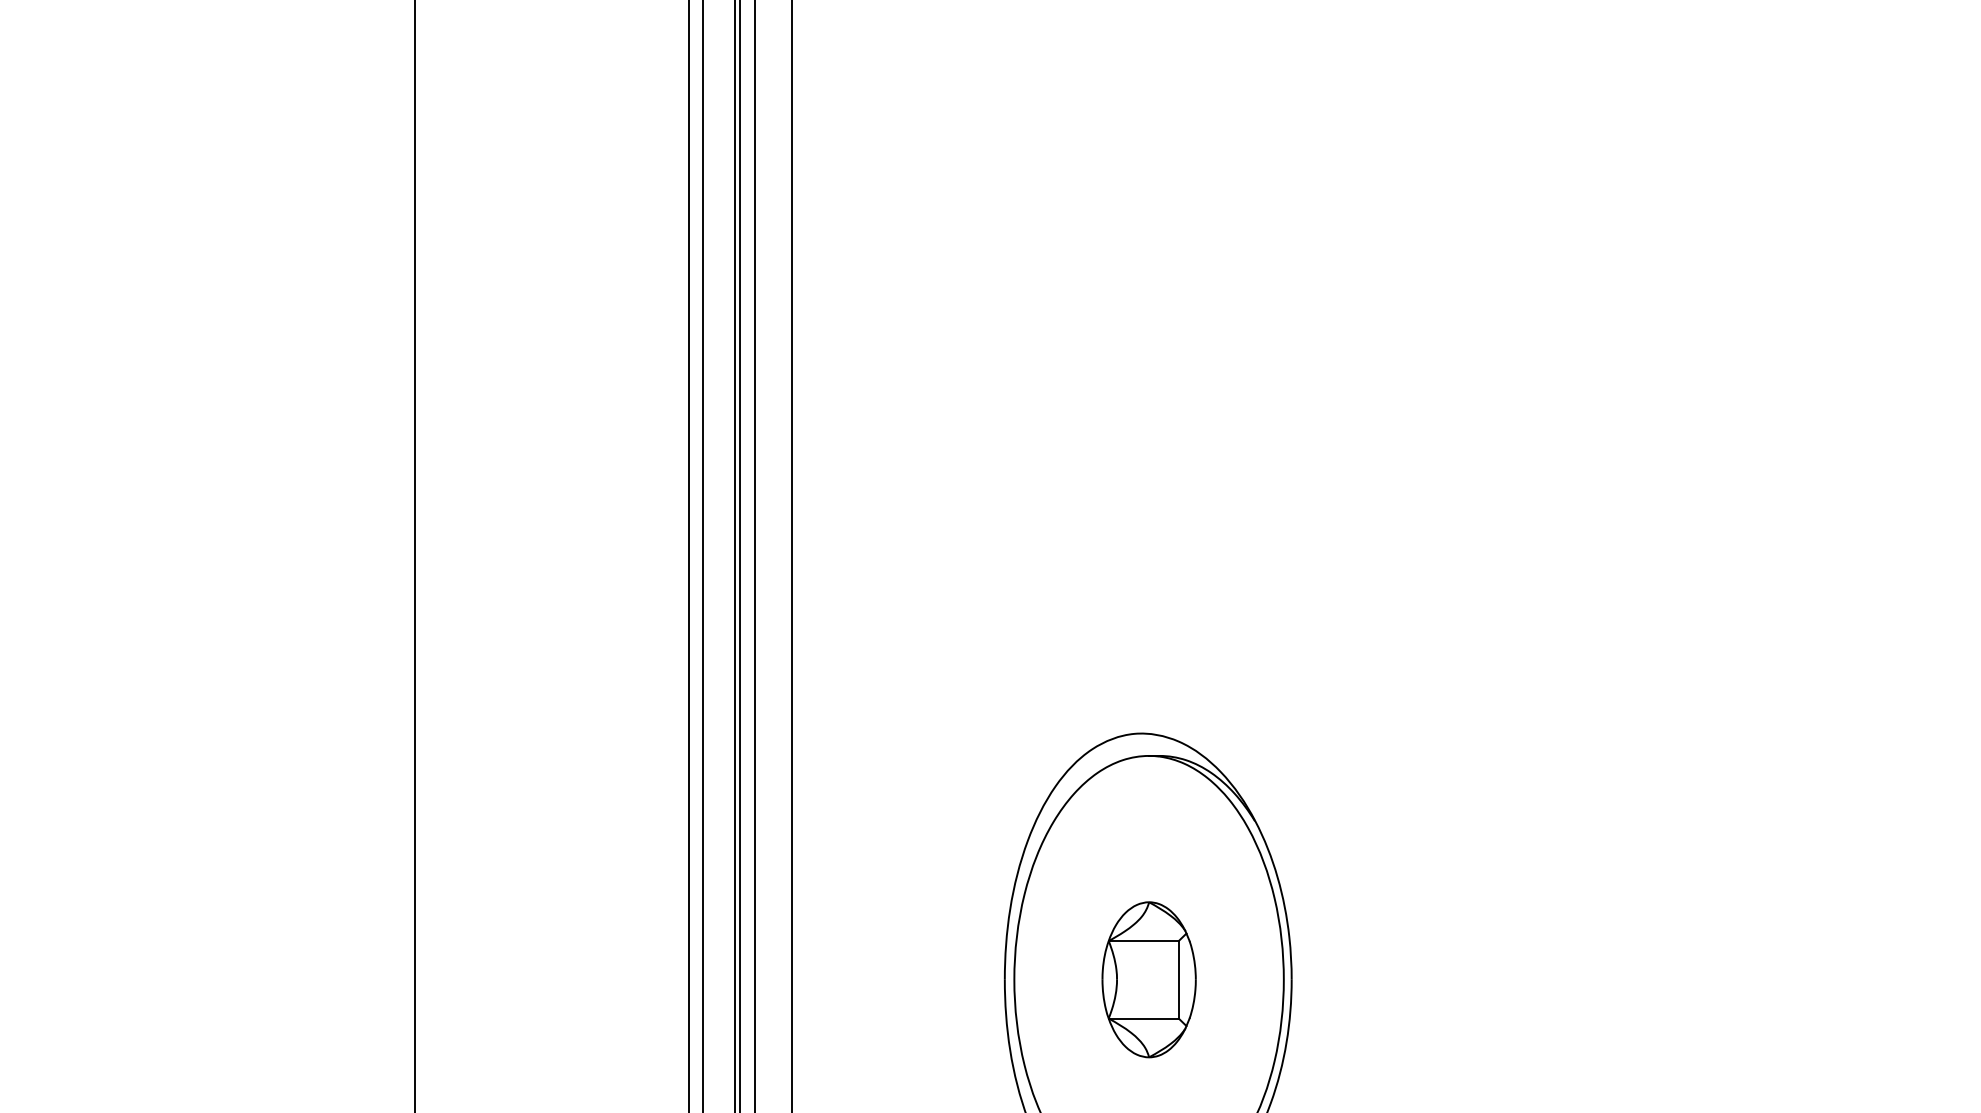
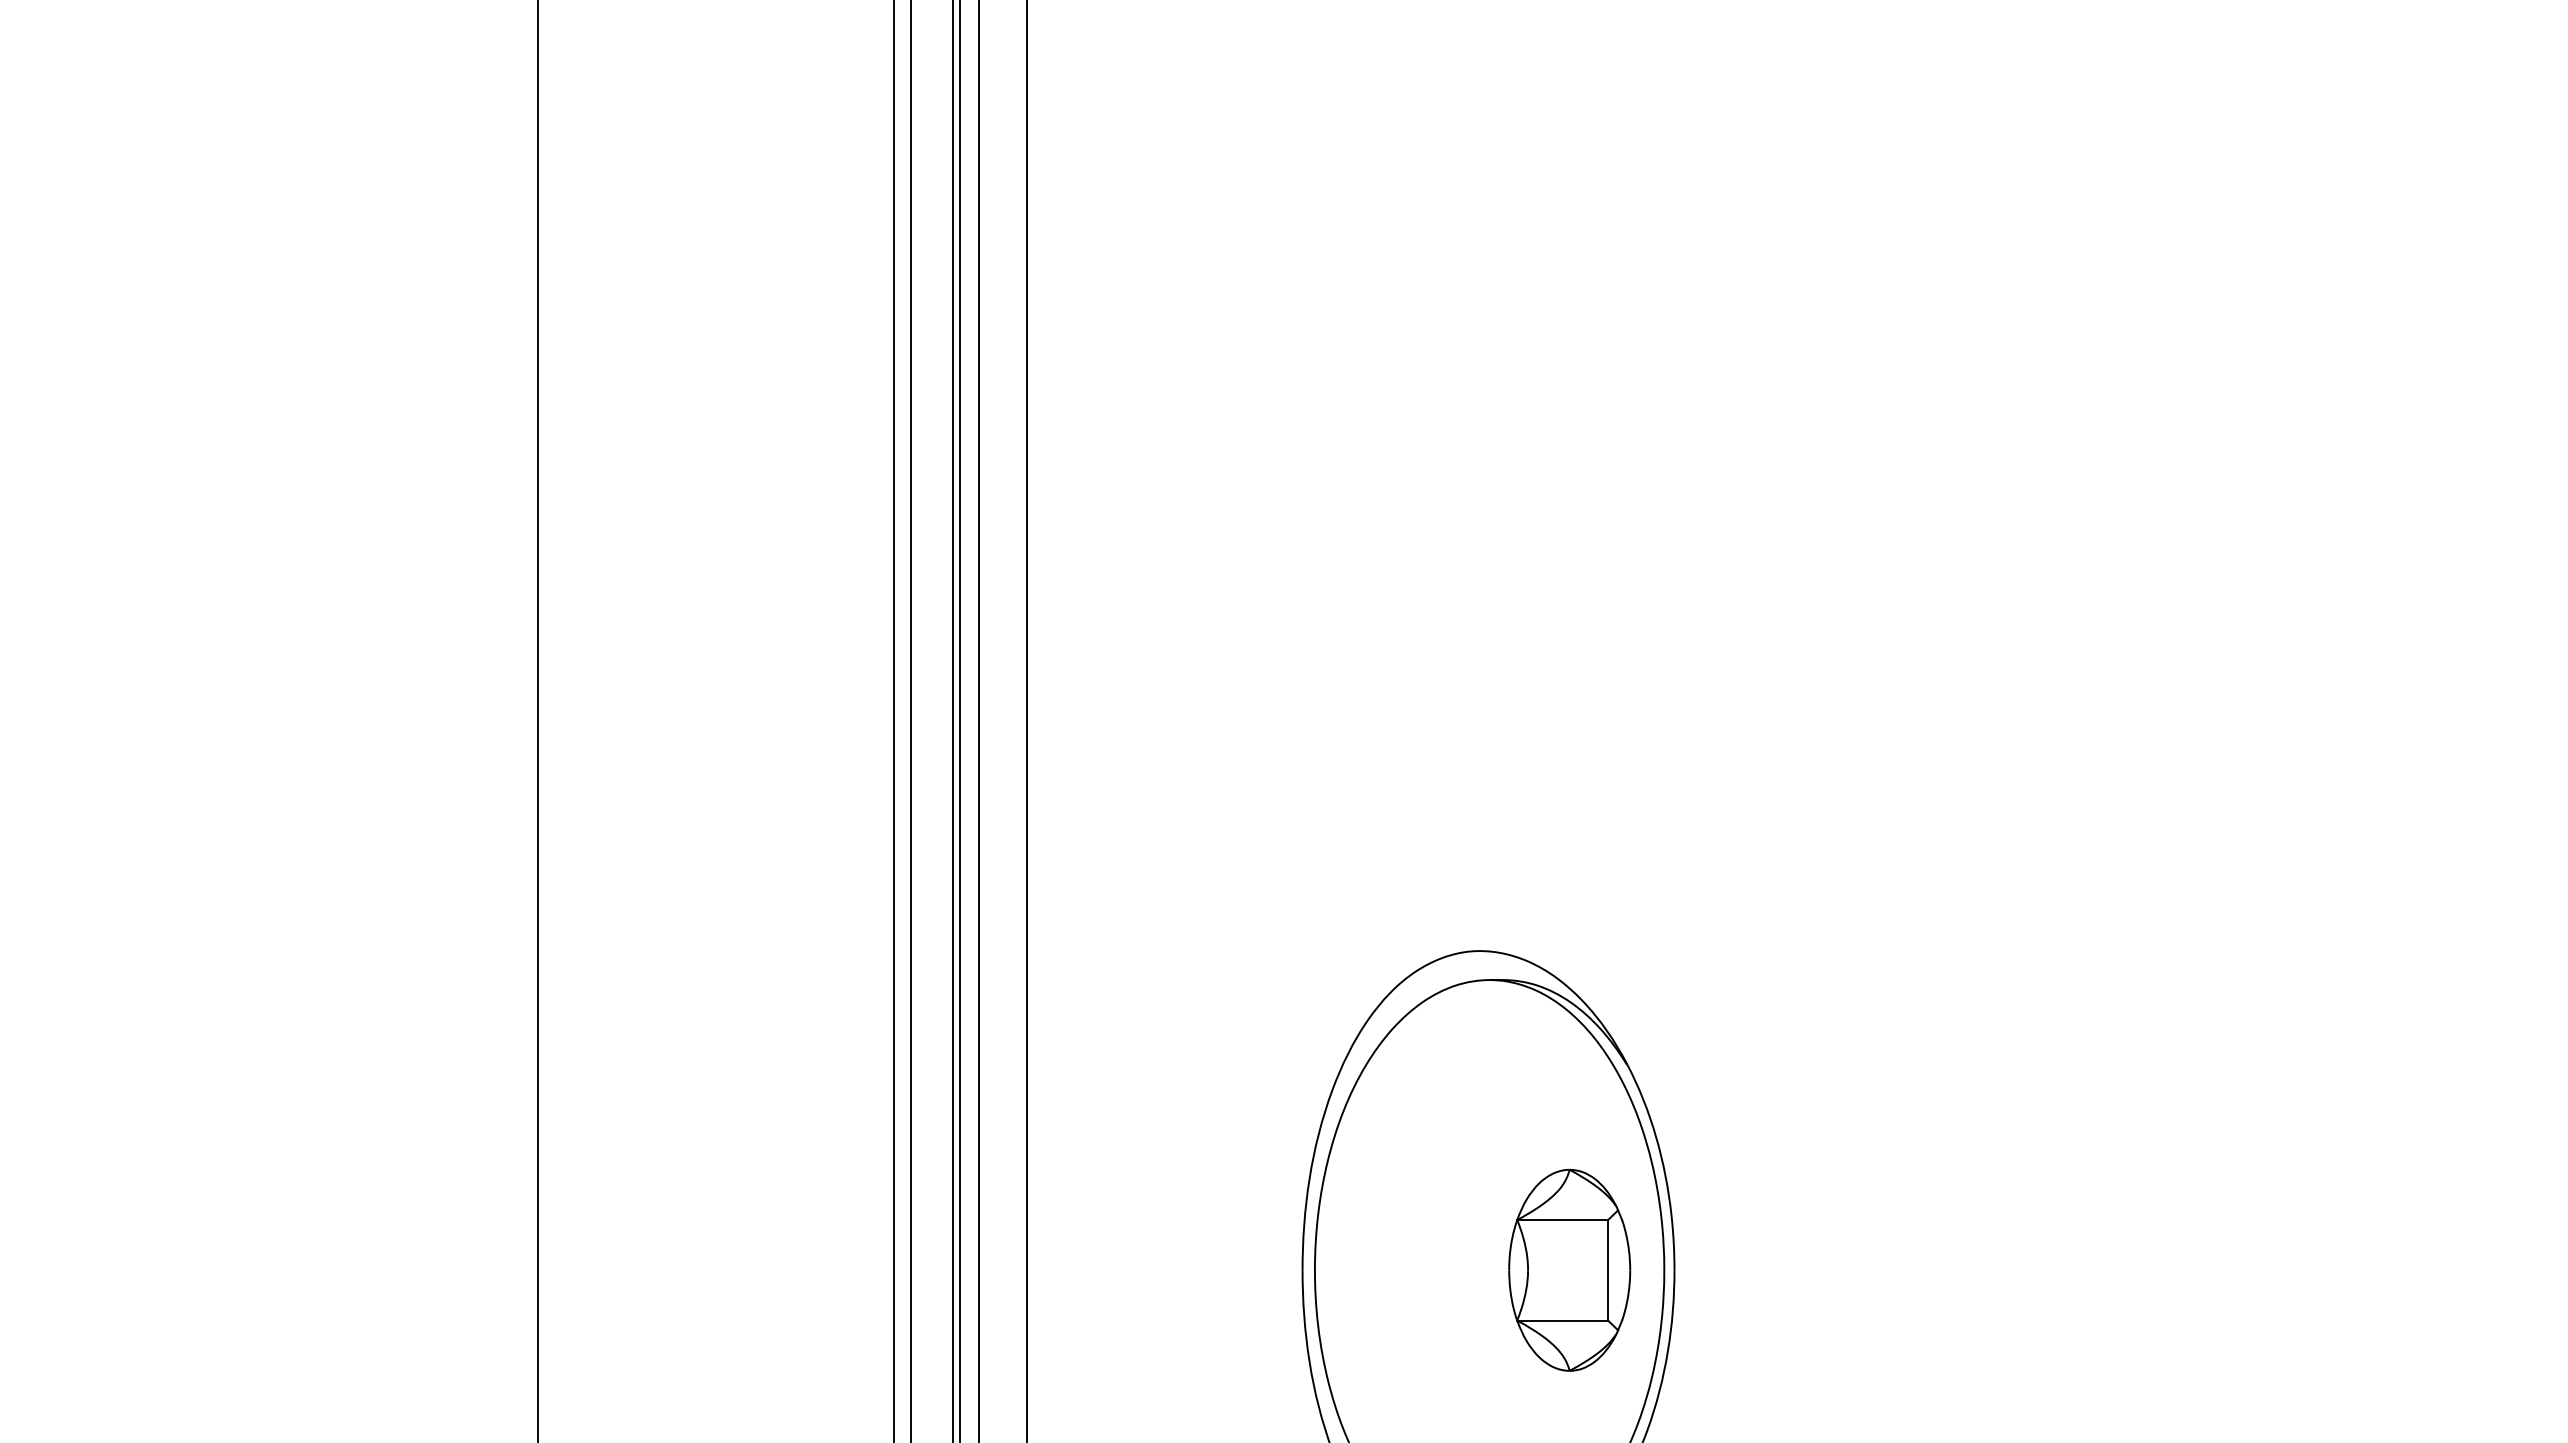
part: (1149, 979) -> (1569, 1269), moved

